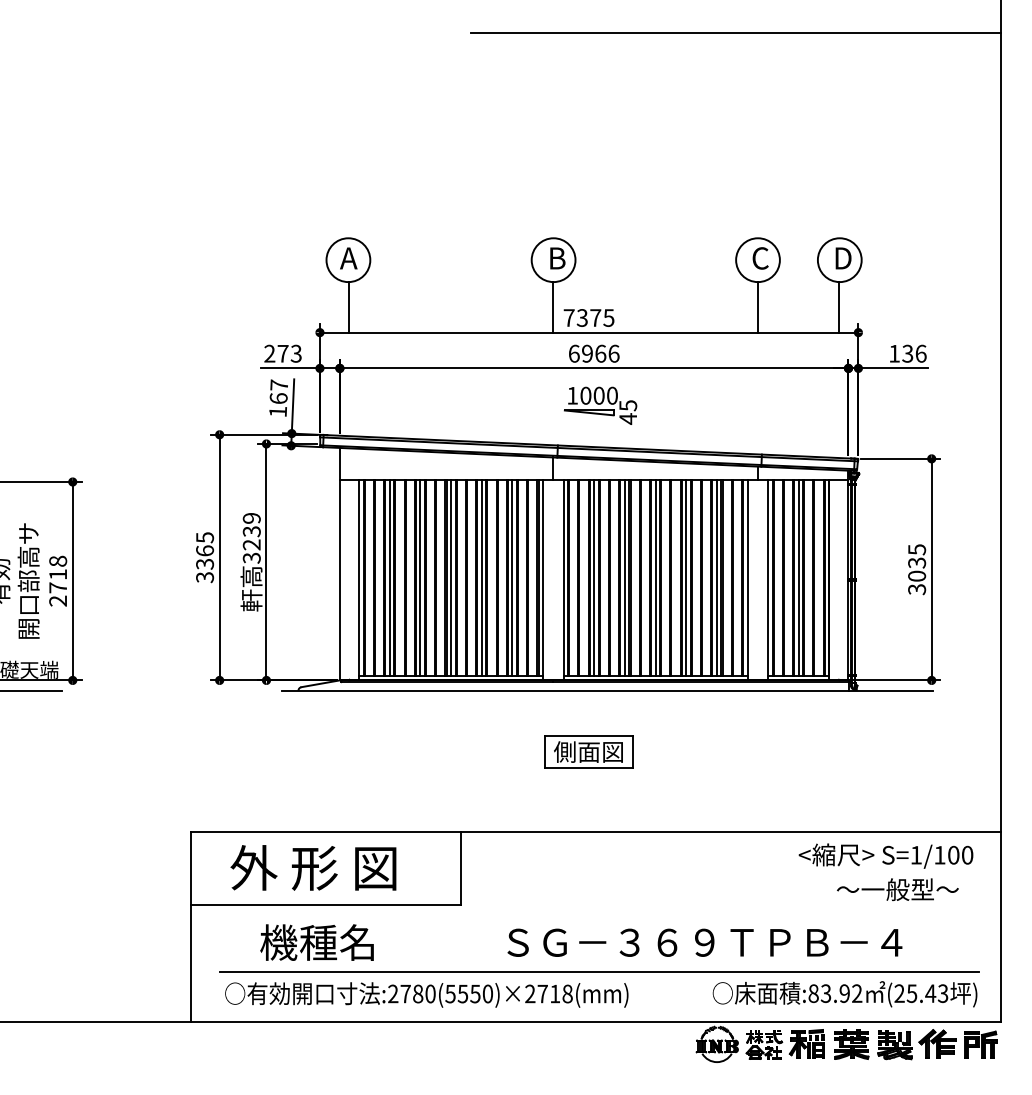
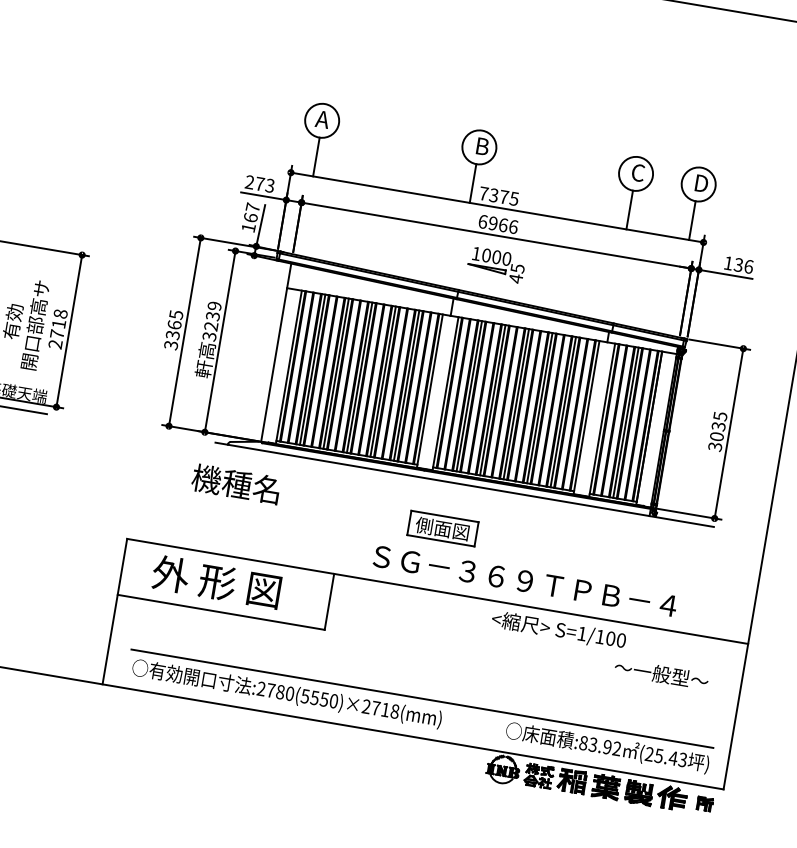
text: (885, 855) -> (558, 630), moved
text: (316, 942) -> (235, 484), moved
text: (704, 942) -> (524, 581), moved
part: (980, 1044) -> (704, 803), size x0.6

